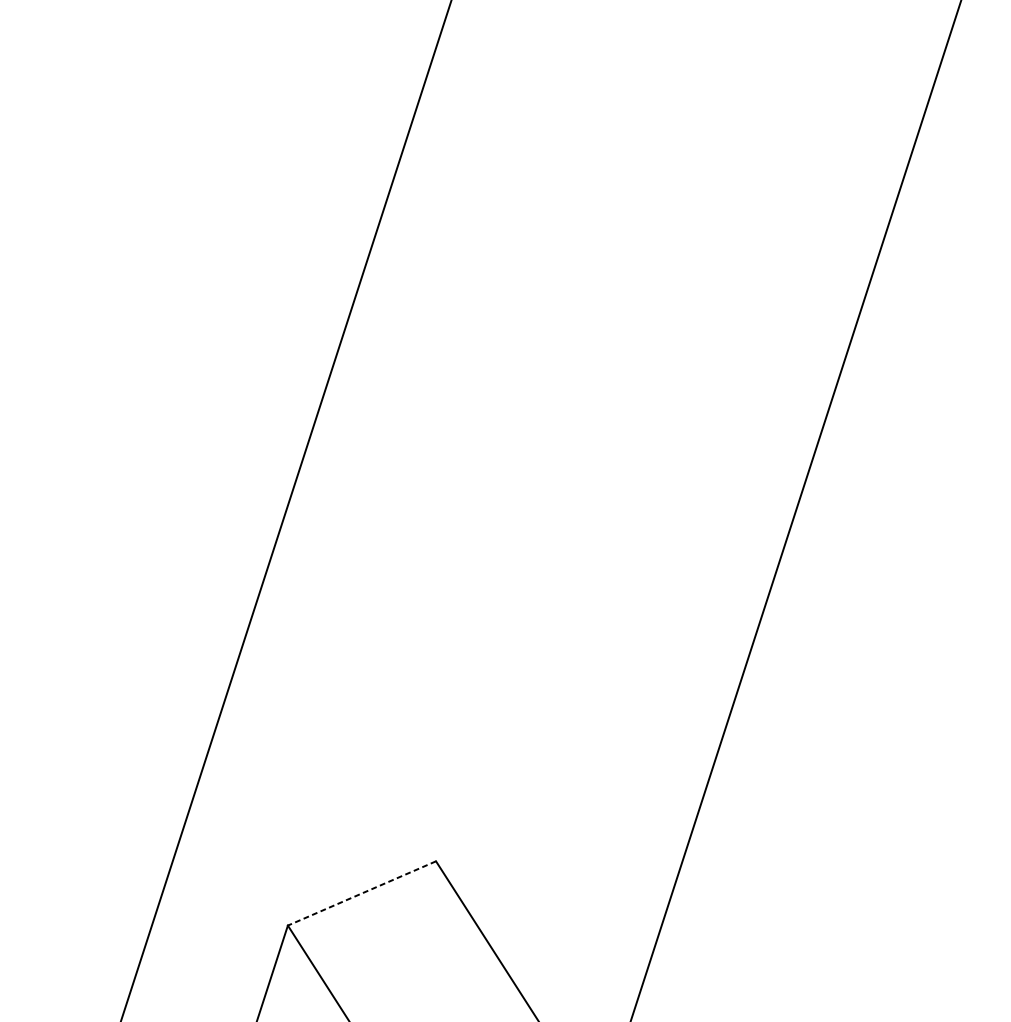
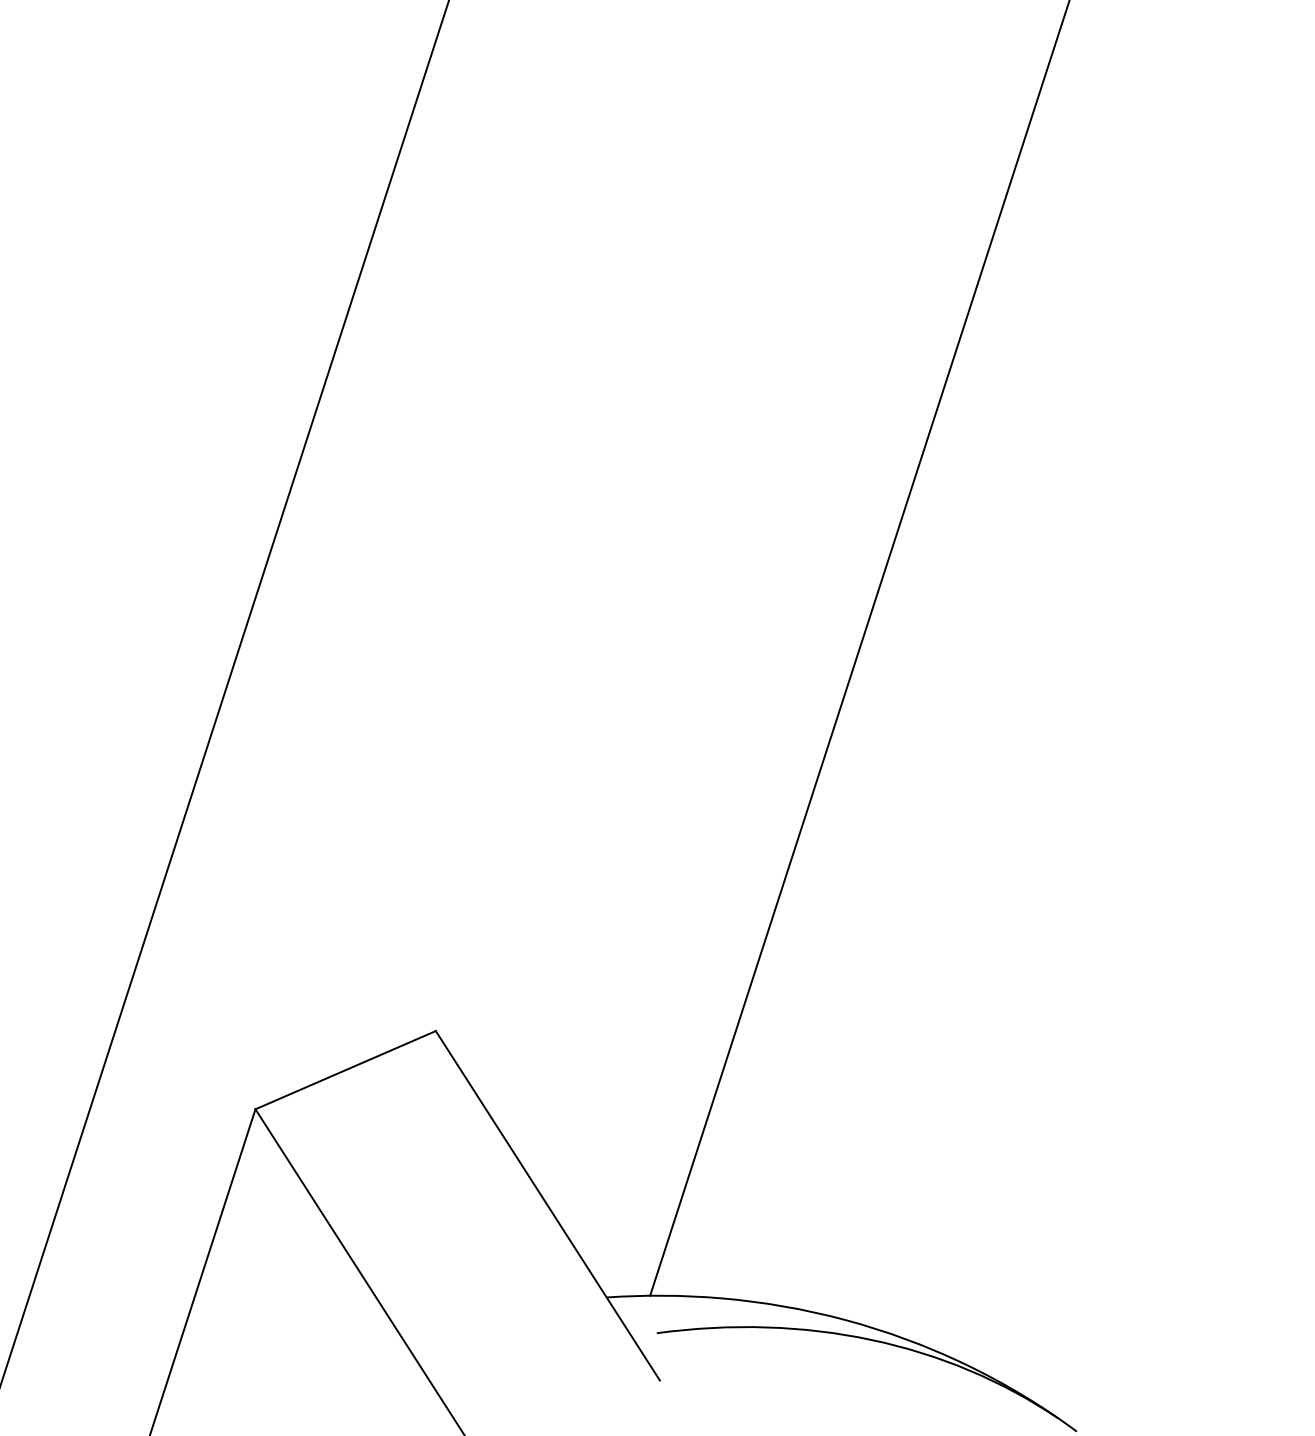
line: (361, 893) -> (345, 1070), dashed -> solid

